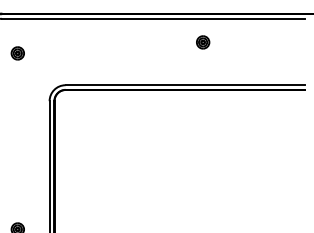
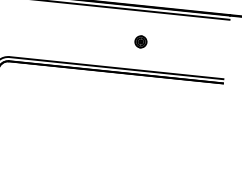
part: (203, 42) -> (141, 42), moved

